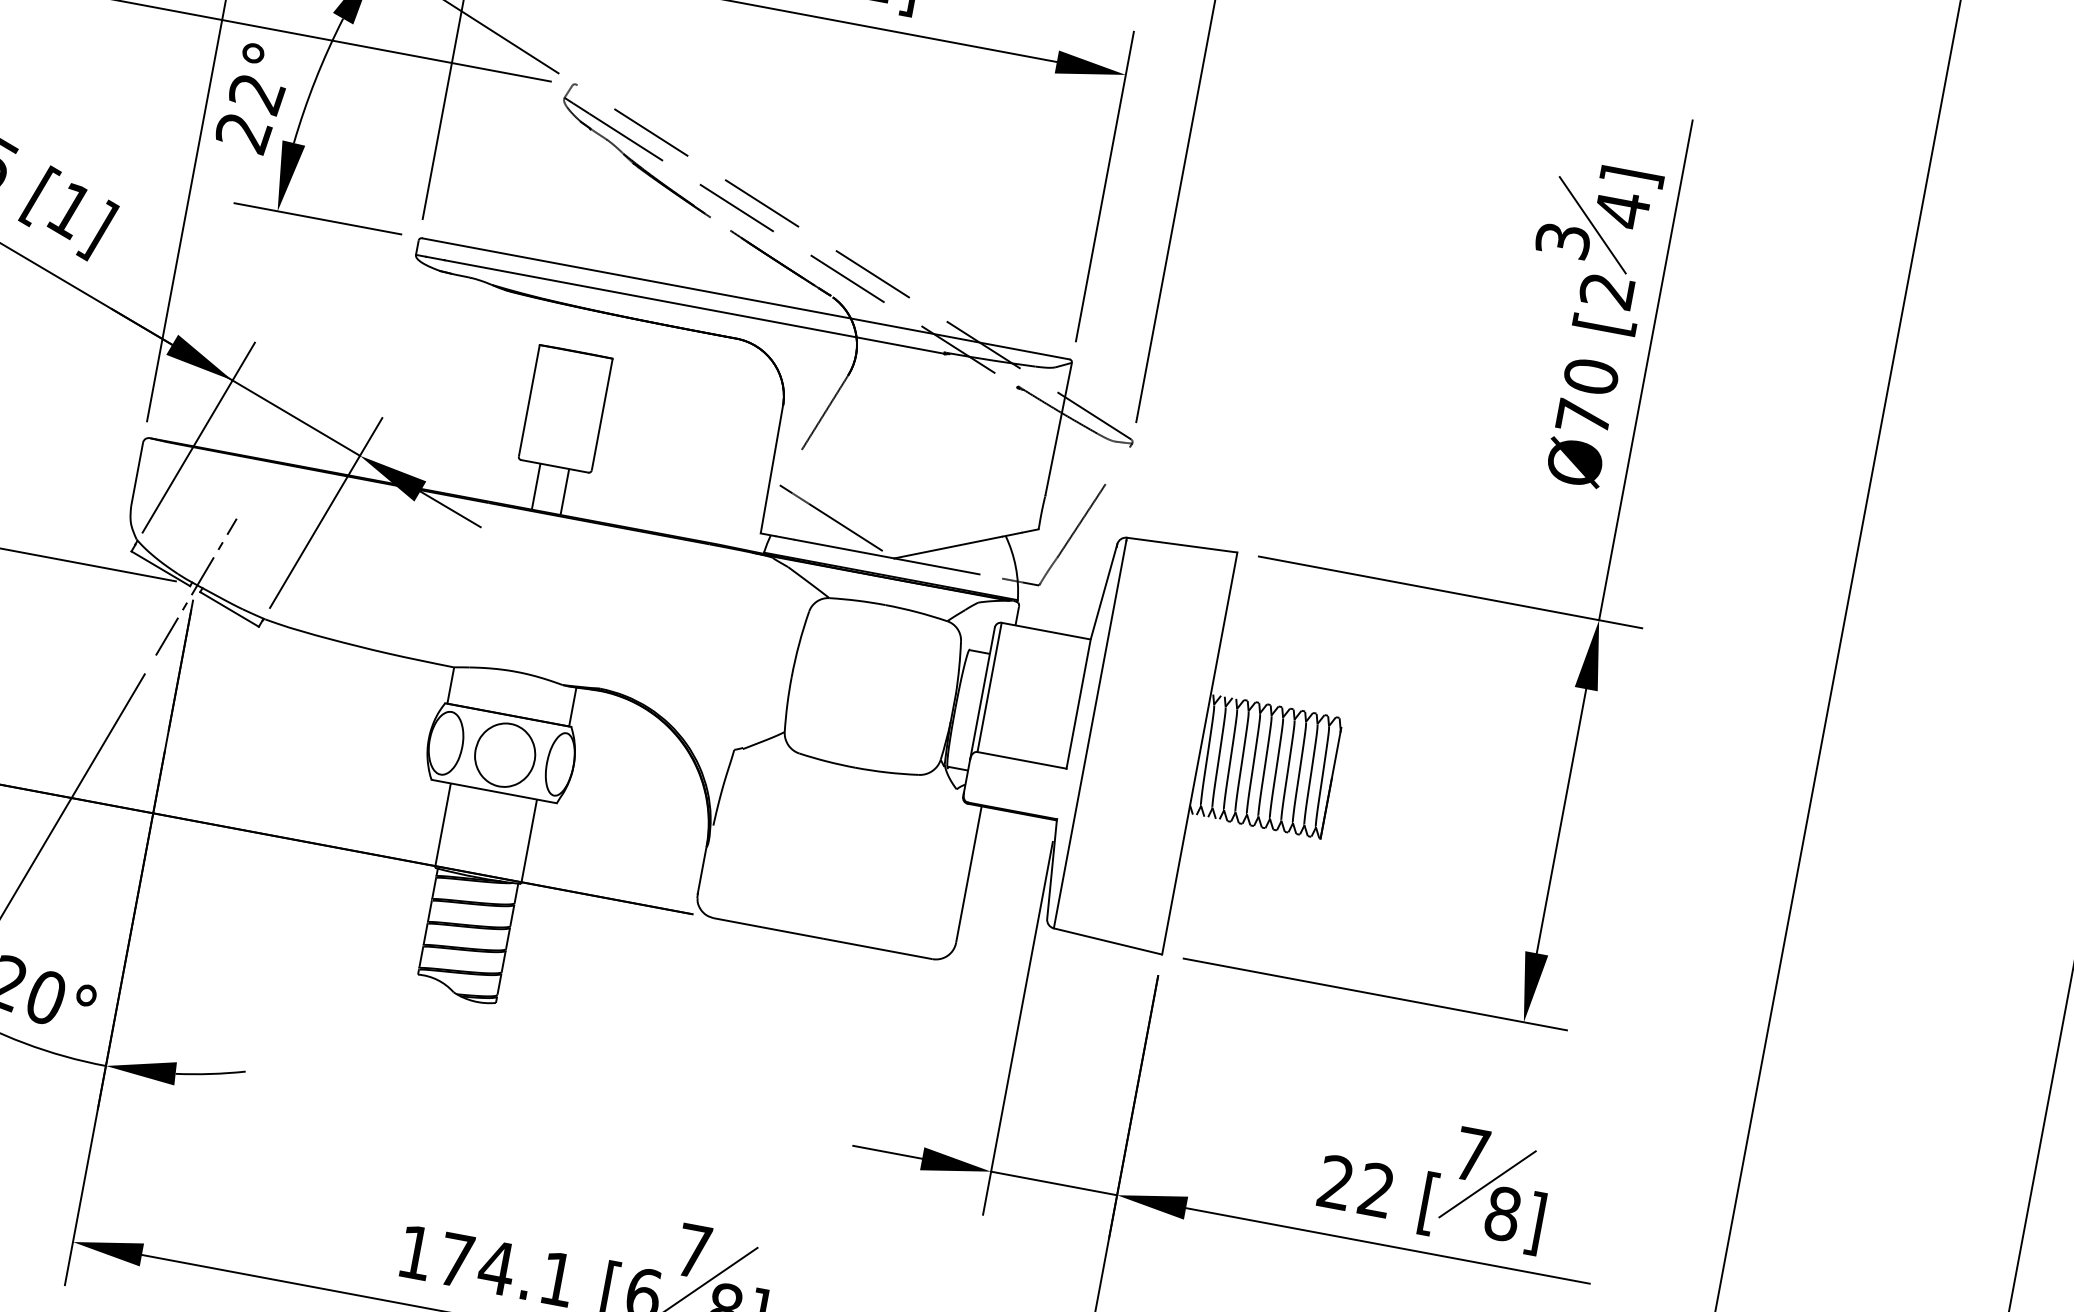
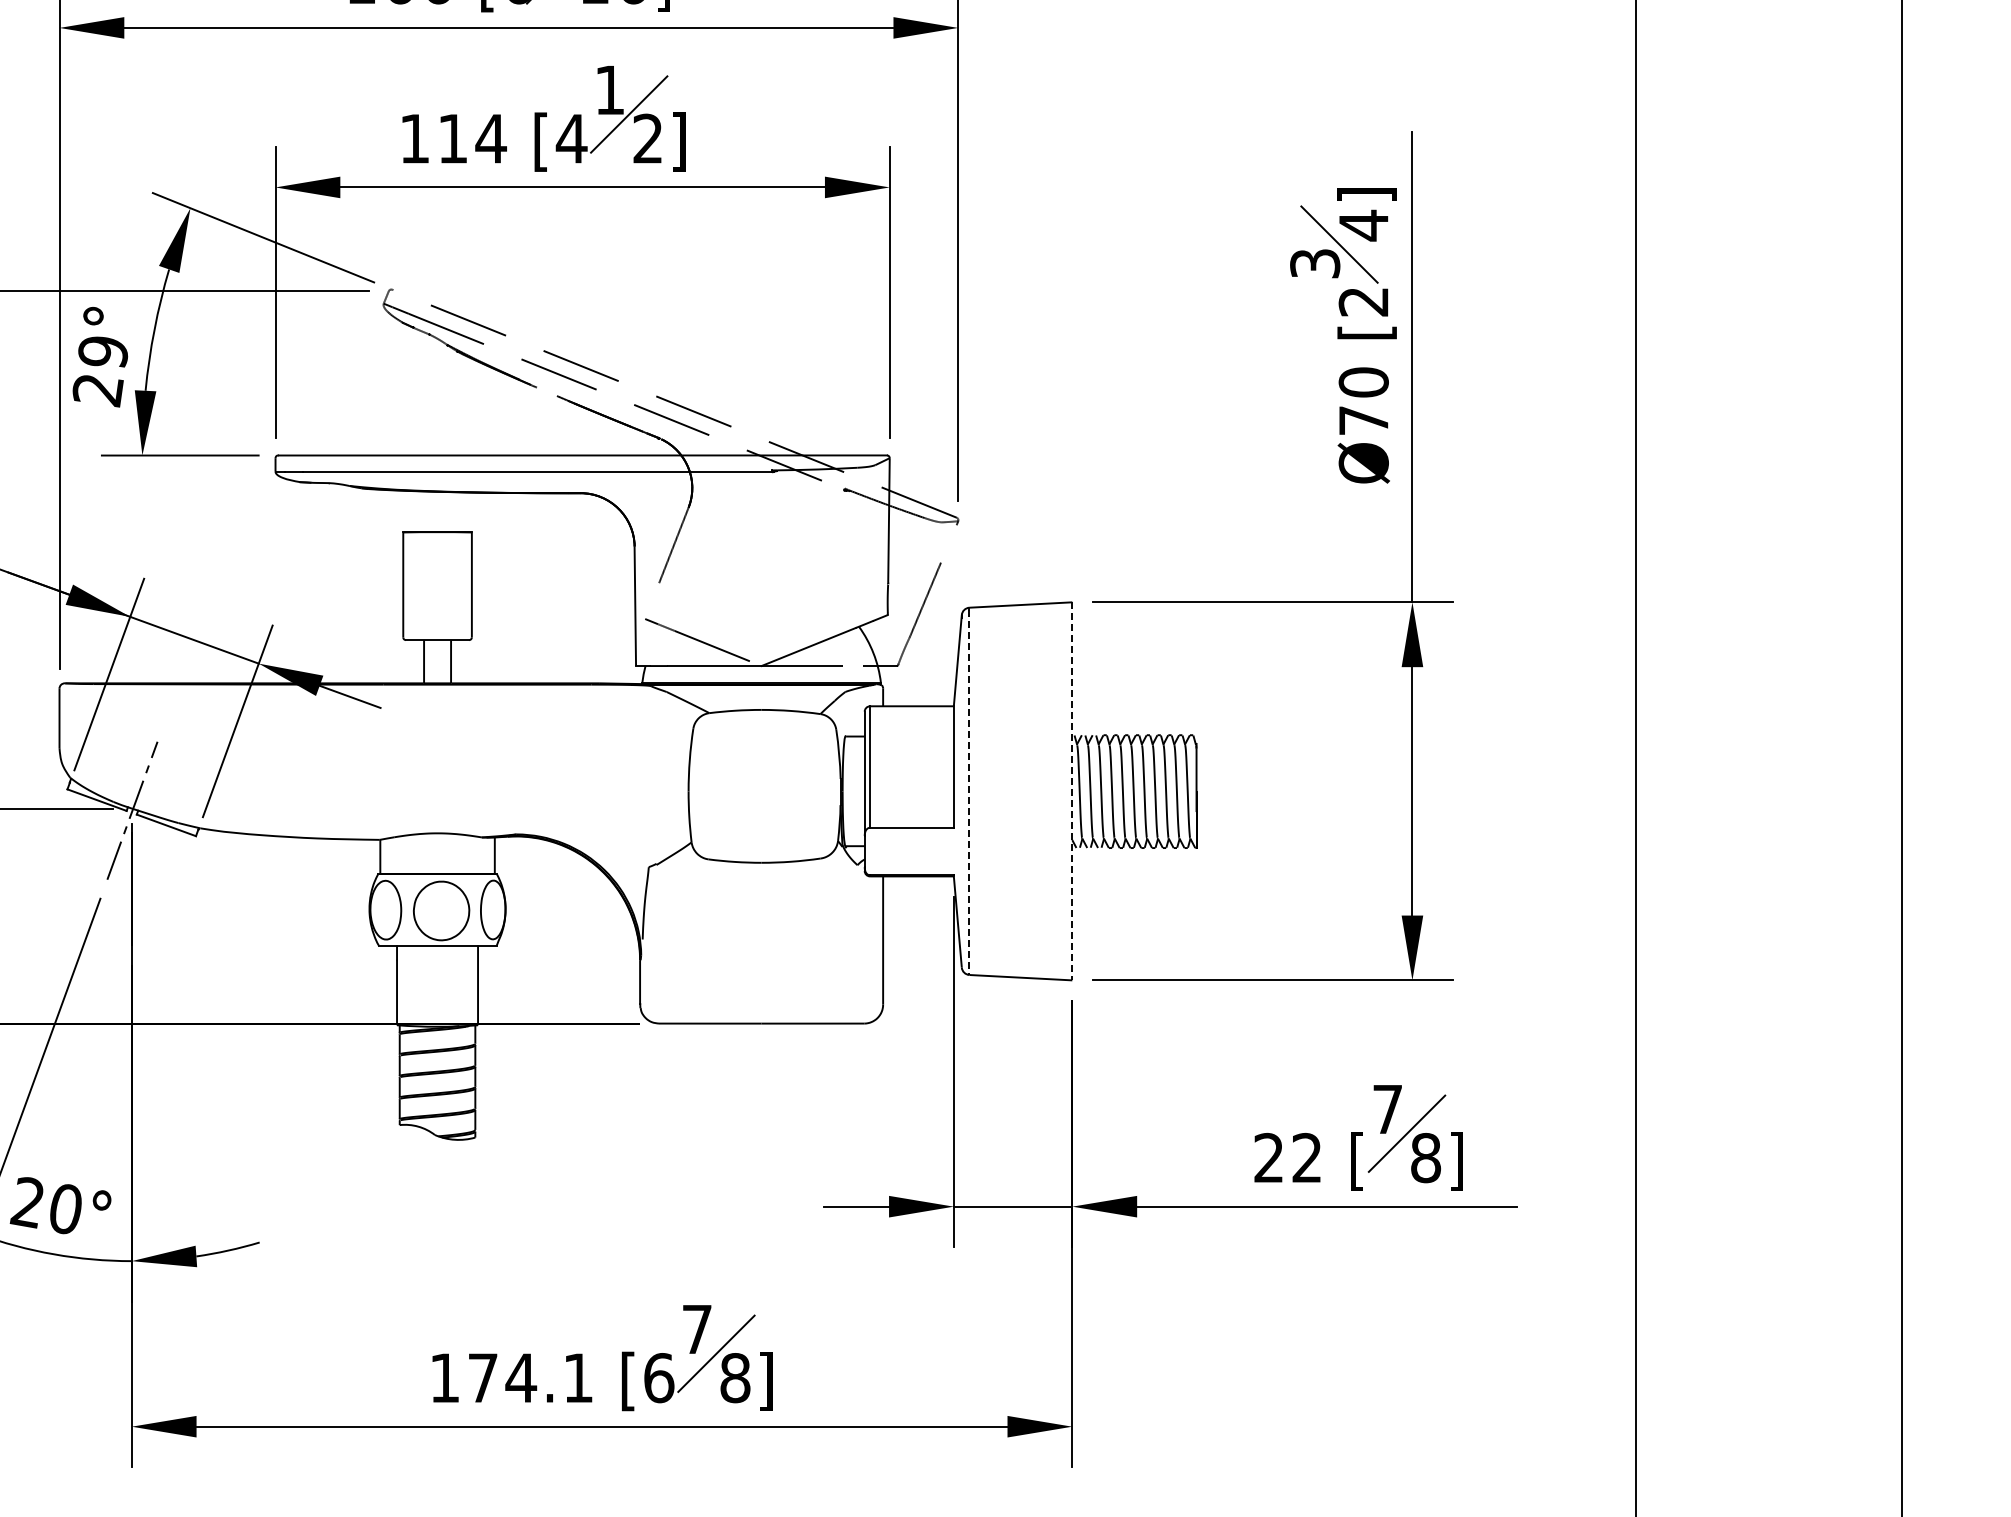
text: (256, 93) -> (103, 352), 22° -> 29°
line: (1090, 735) -> (969, 793), solid -> dashed
line: (1199, 753) -> (1072, 791), solid -> dashed

